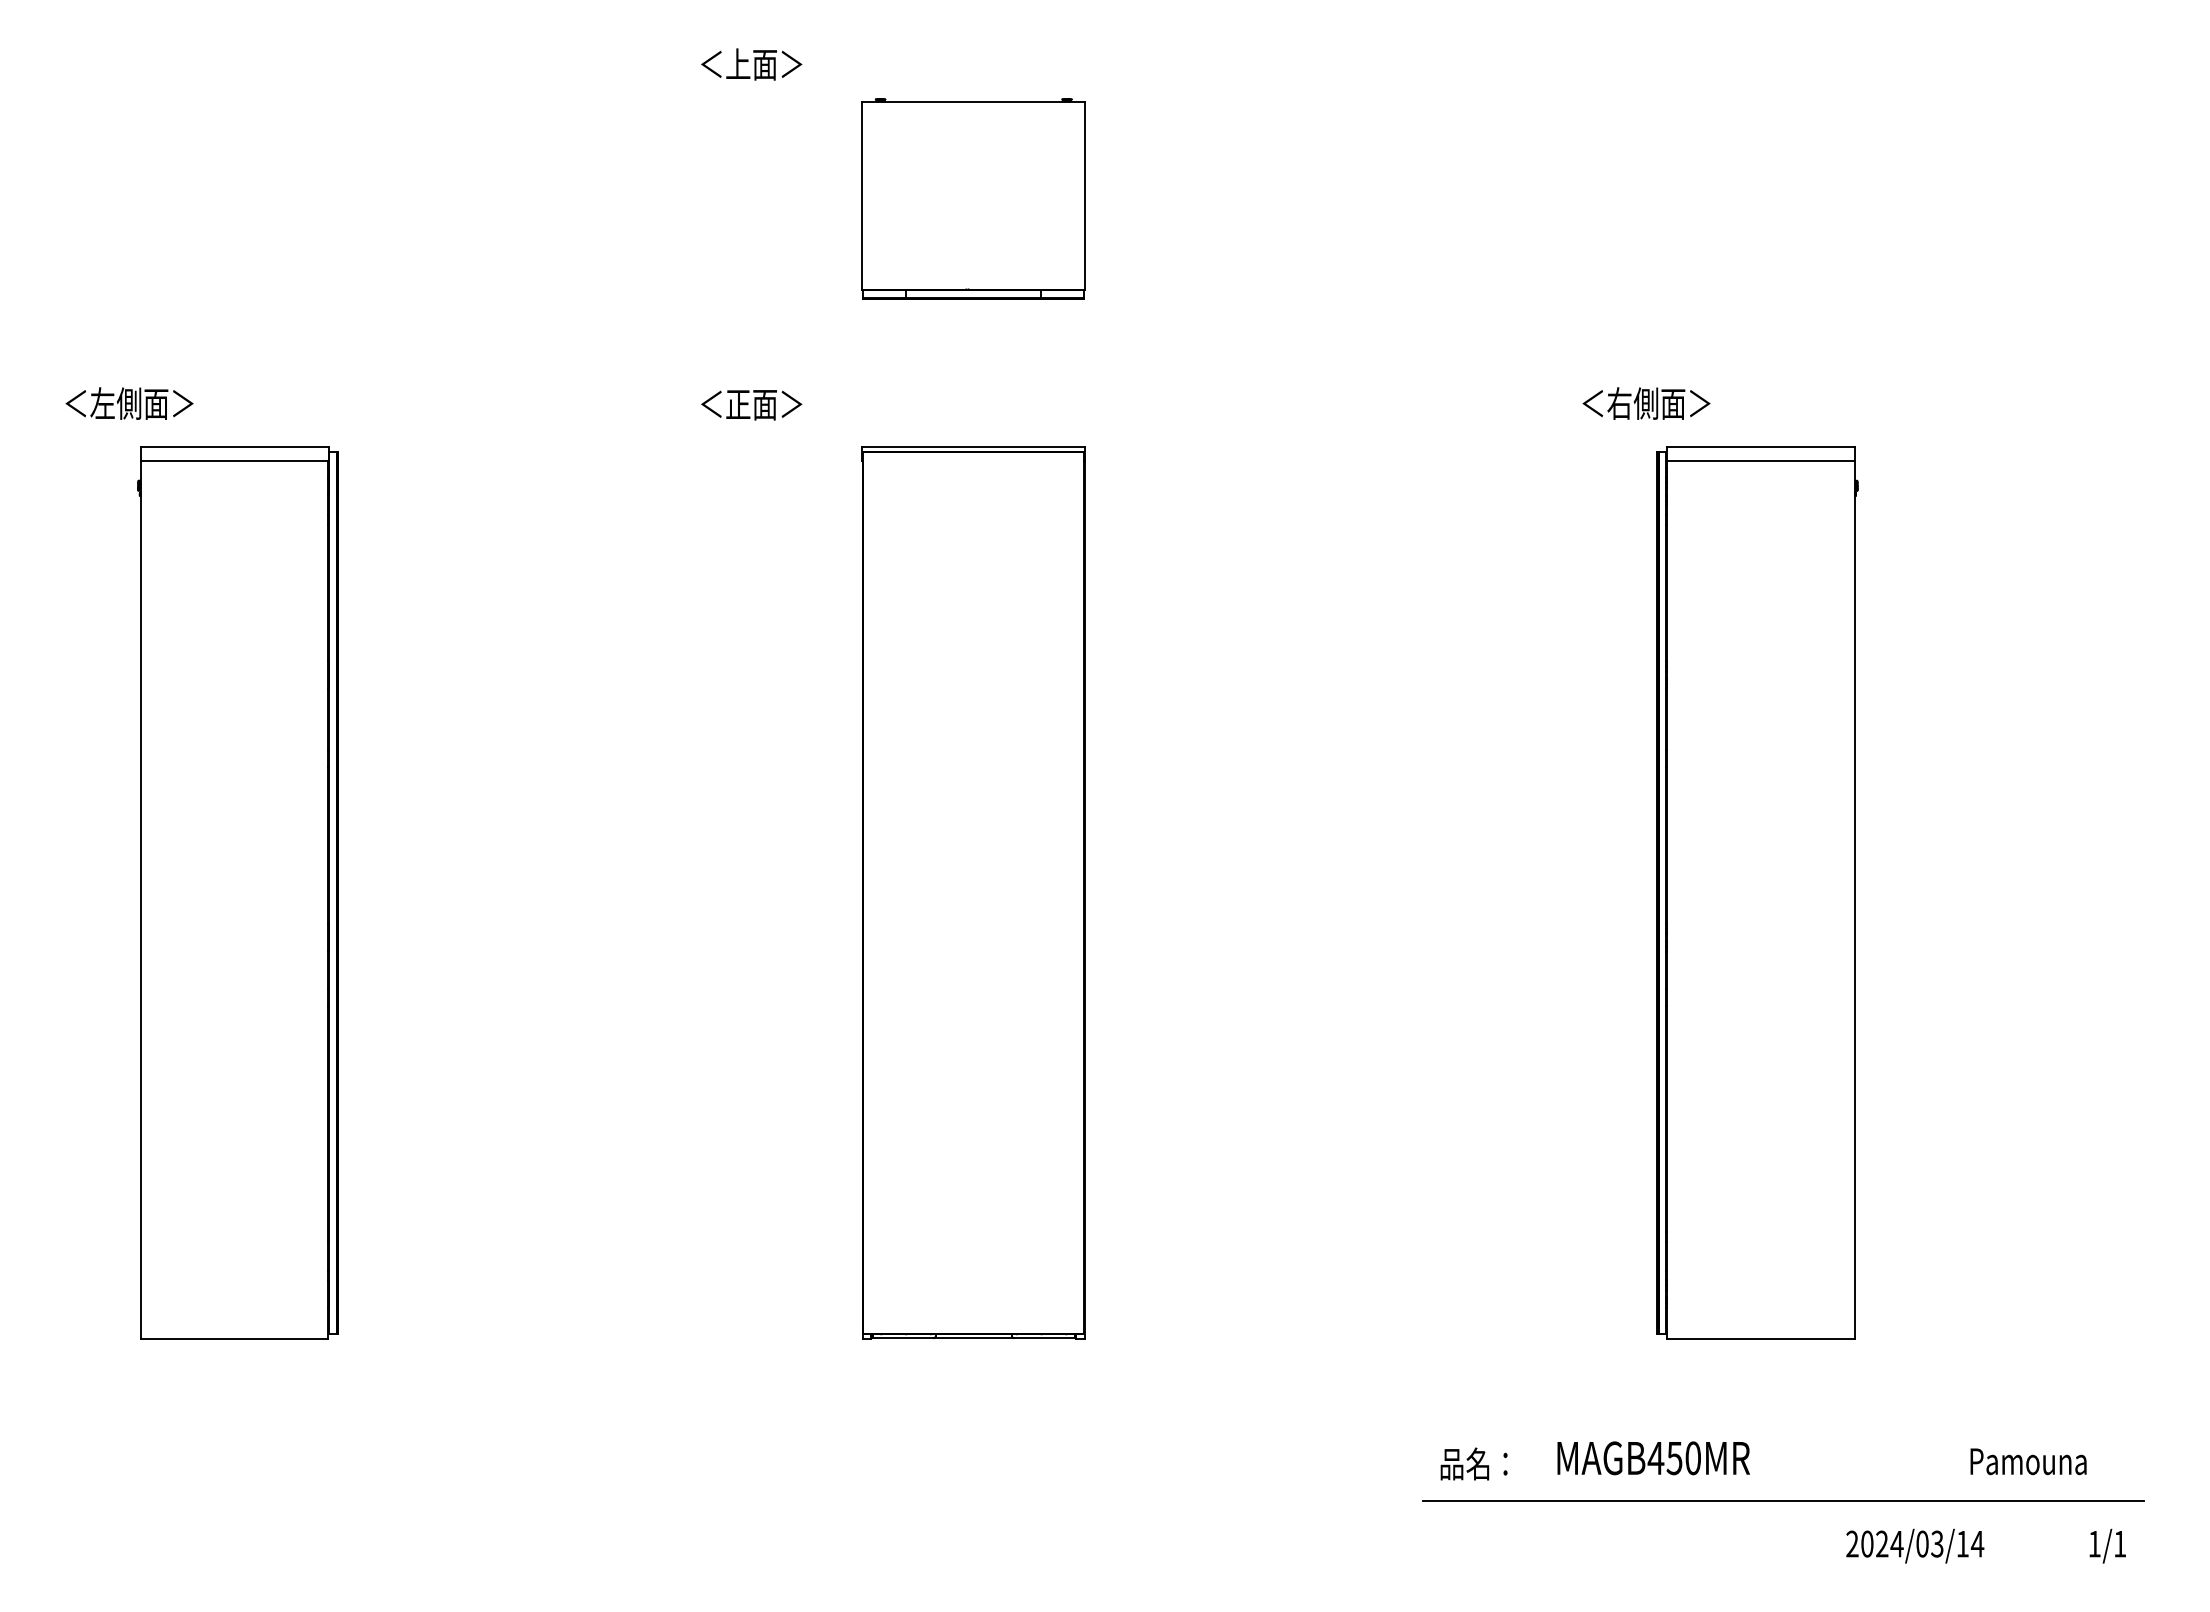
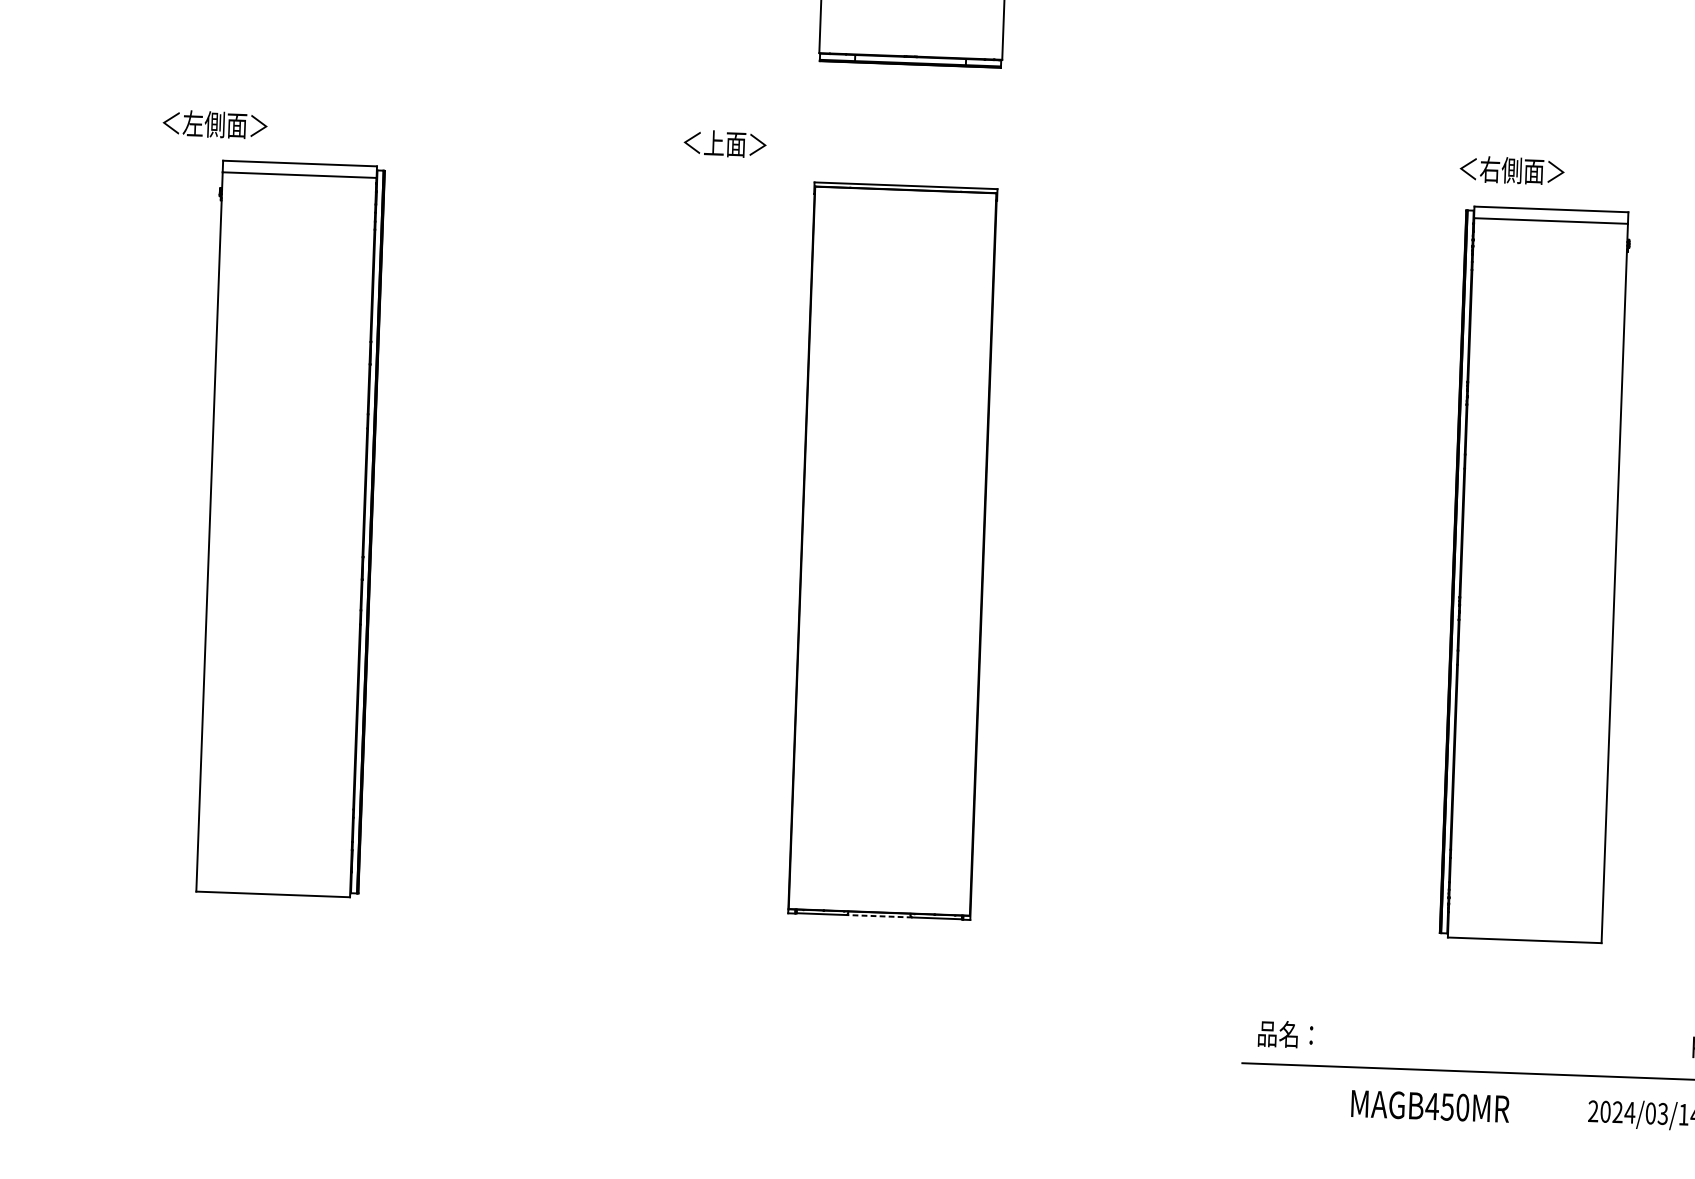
text: (737, 402) -> (713, 141), ＜正面＞ -> ＜上面＞
text: (1646, 403) -> (1512, 170), moved
line: (973, 1338) -> (878, 916), solid -> dashed
text: (1653, 1458) -> (1430, 1106), moved

